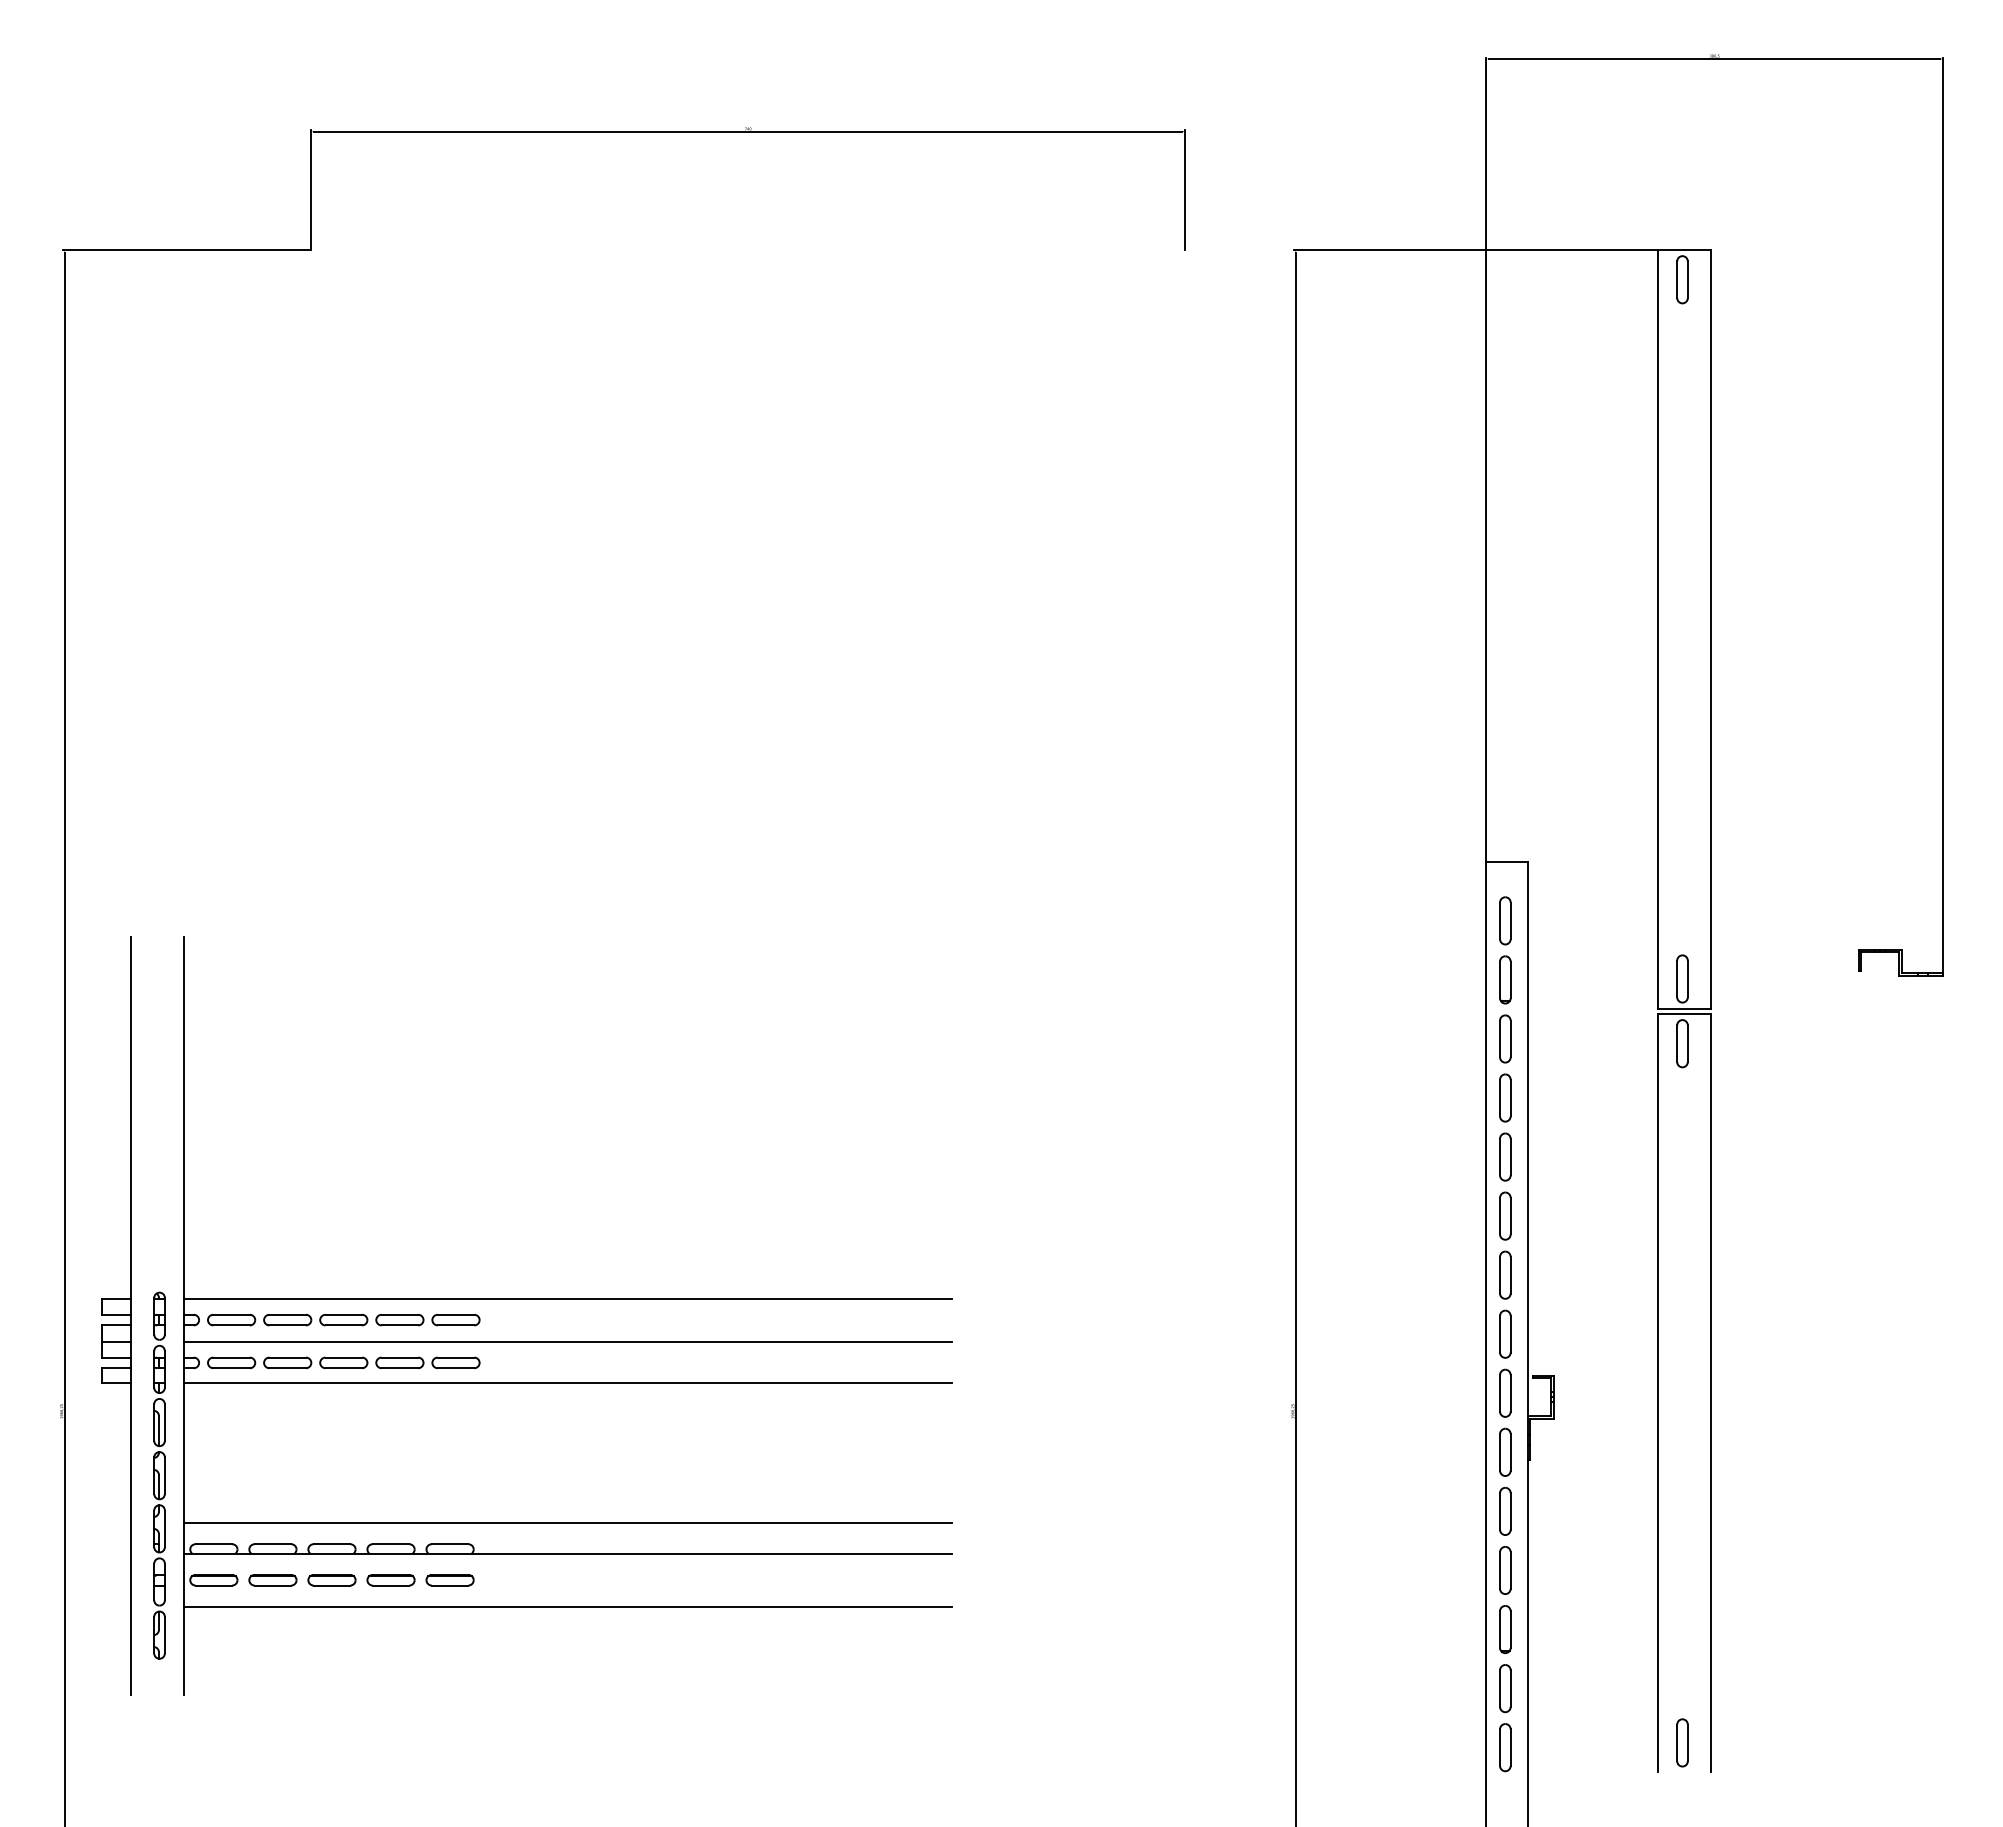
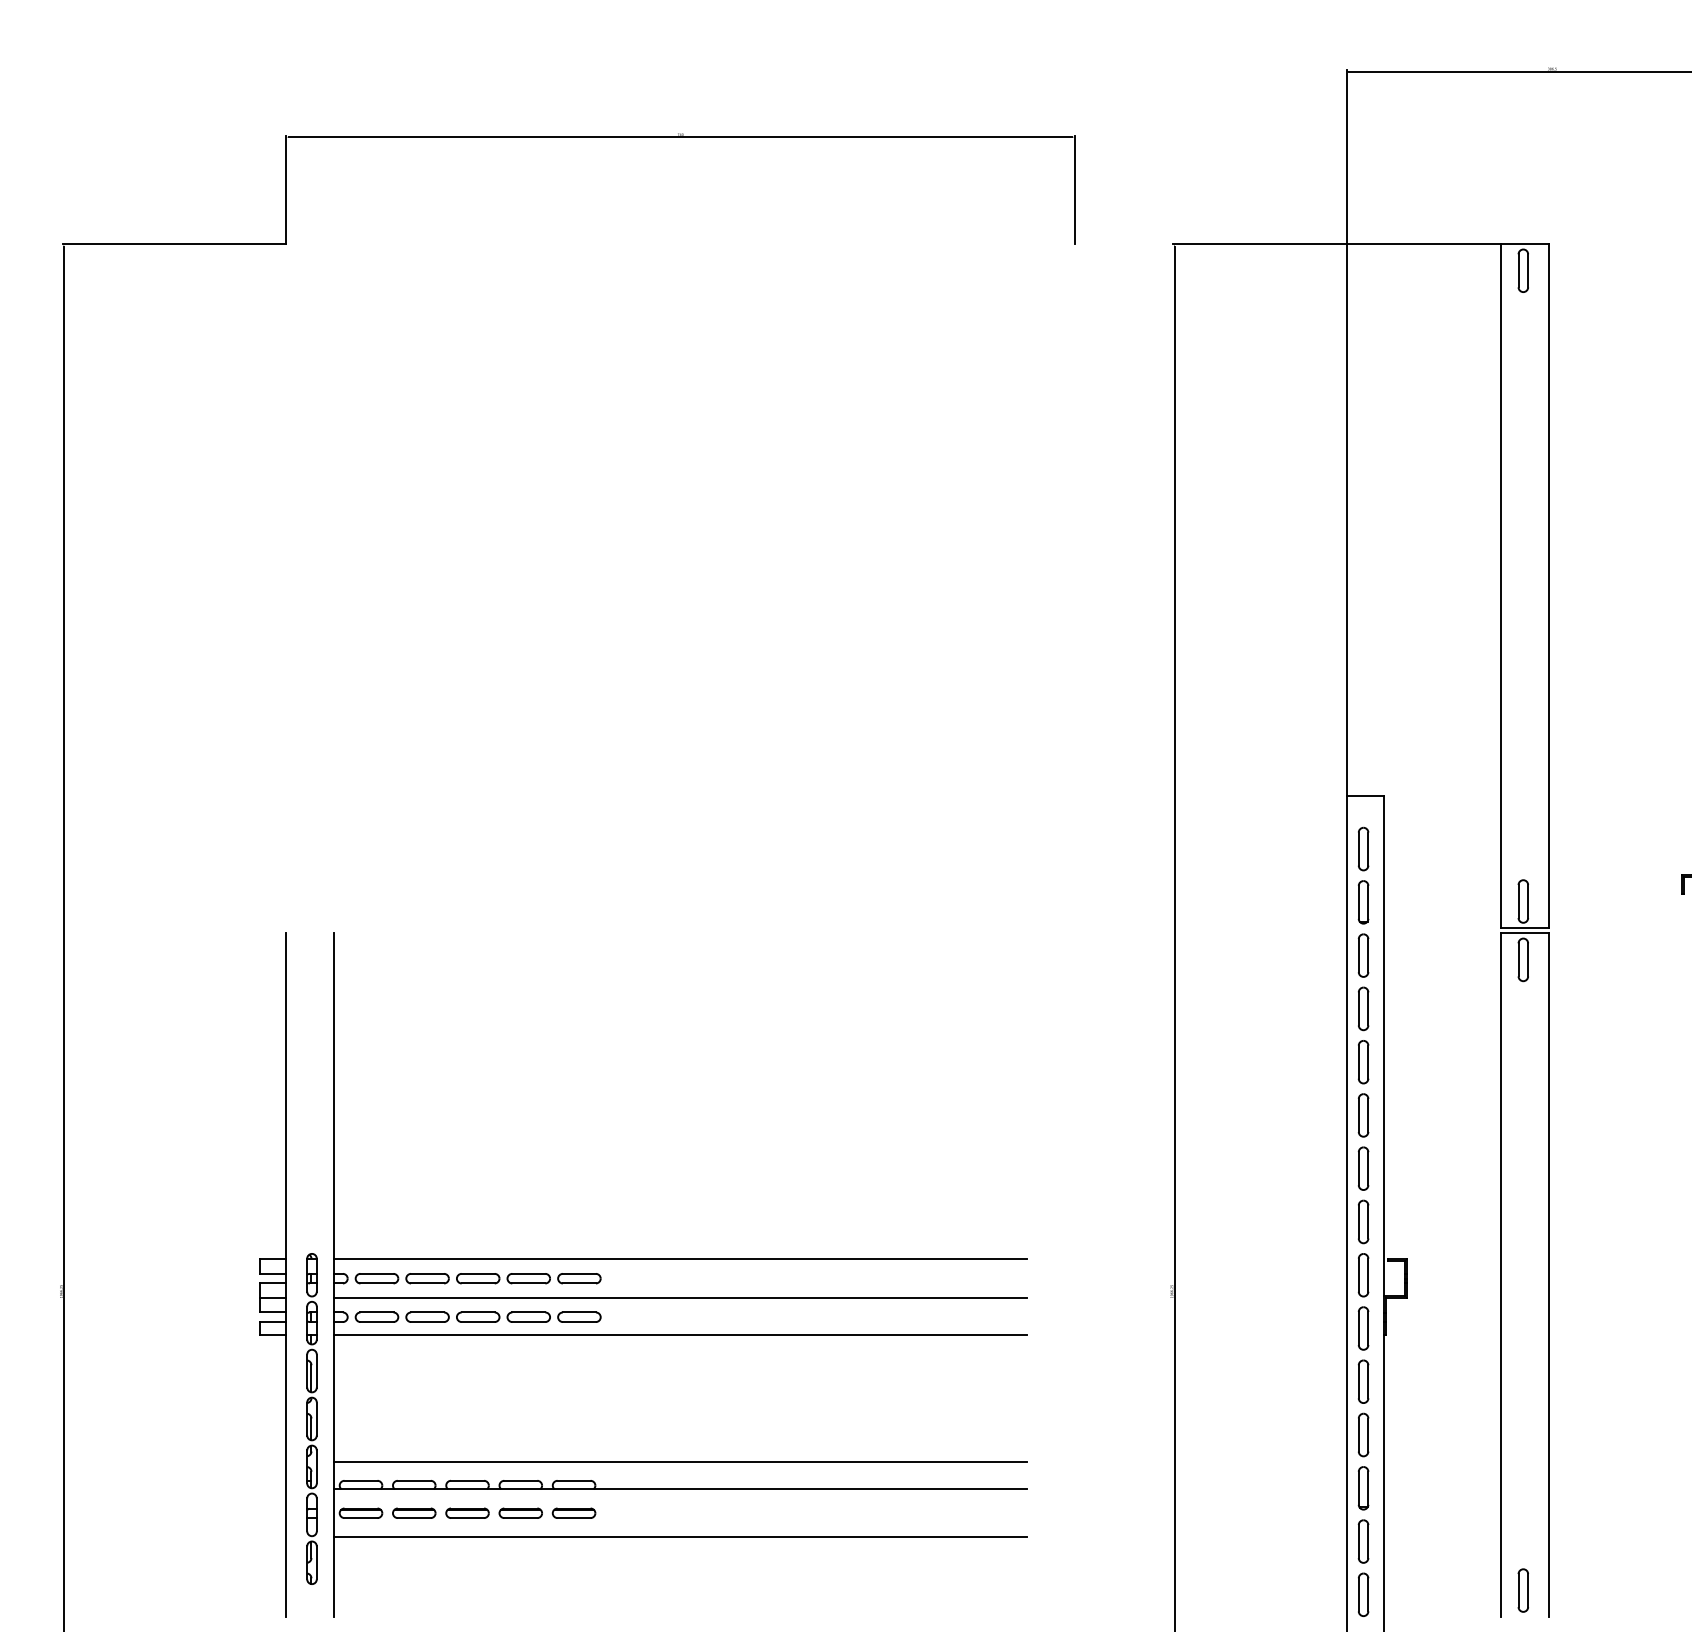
part: (526, 1299) -> (642, 1260), moved

